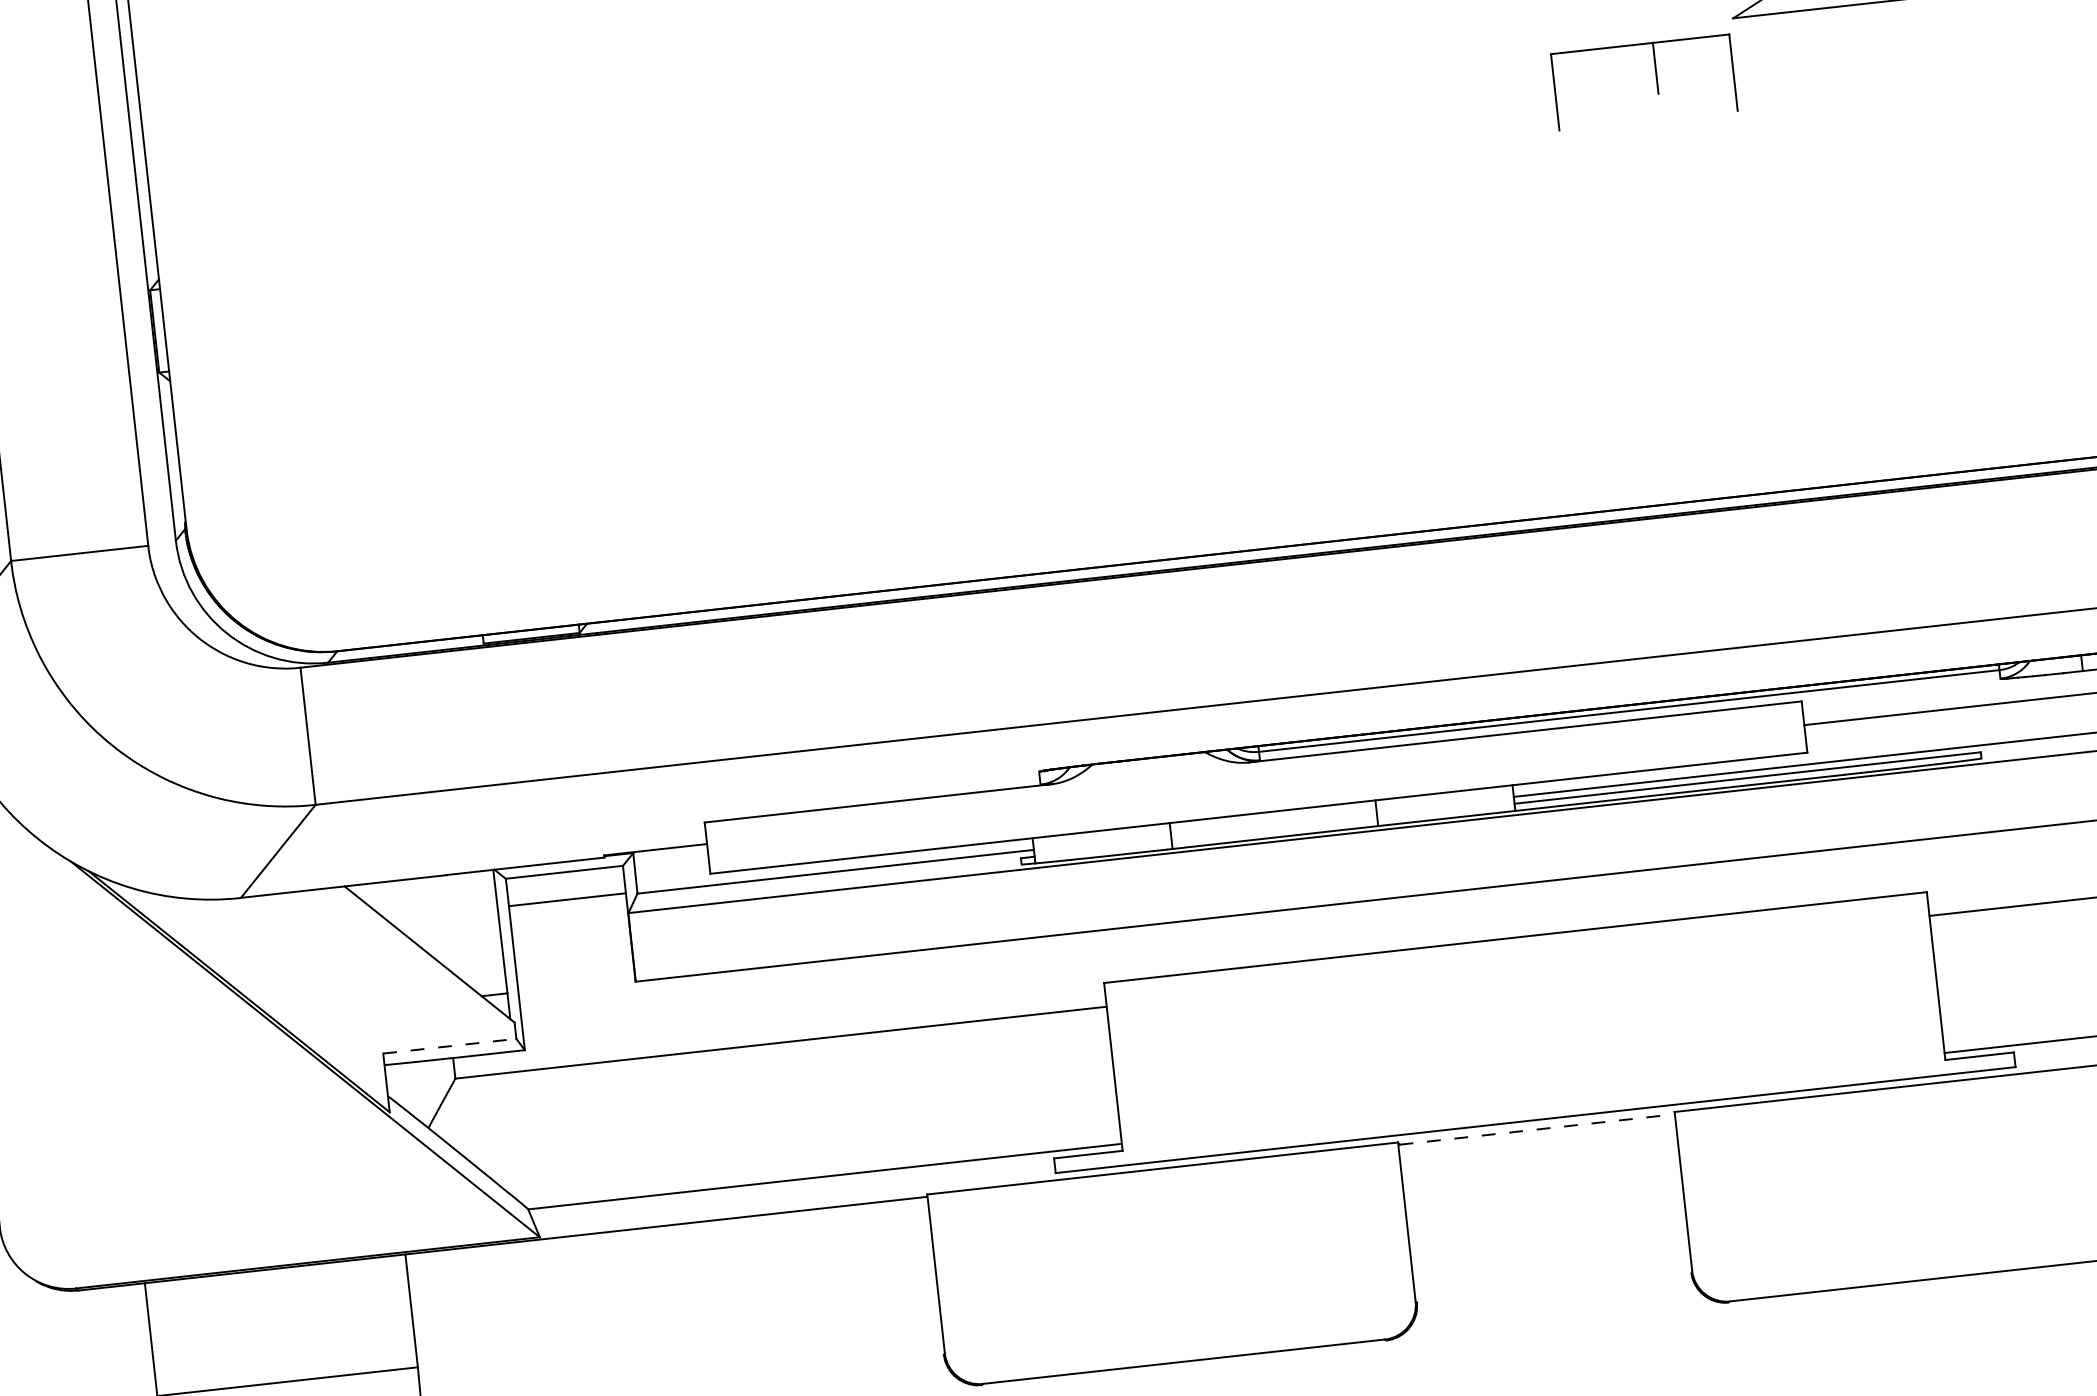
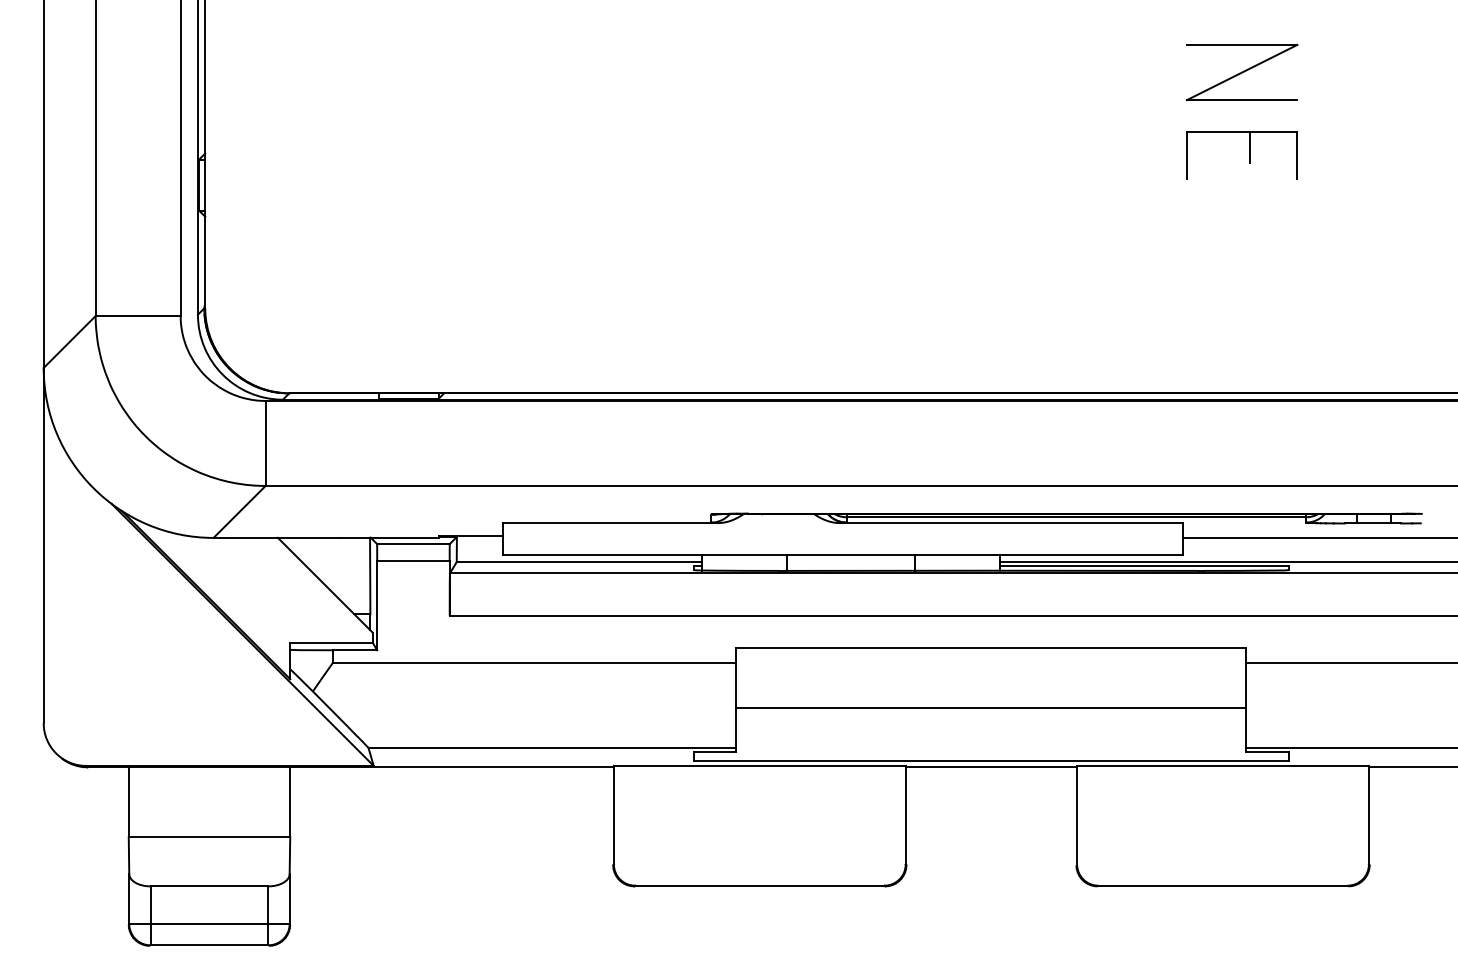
part: (1656, 81) -> (1249, 155), moved
line: (1526, 1033) -> (991, 707), added
line: (451, 1045) -> (332, 642), dashed -> solid
line: (1536, 1129) -> (991, 767), dashed -> solid

